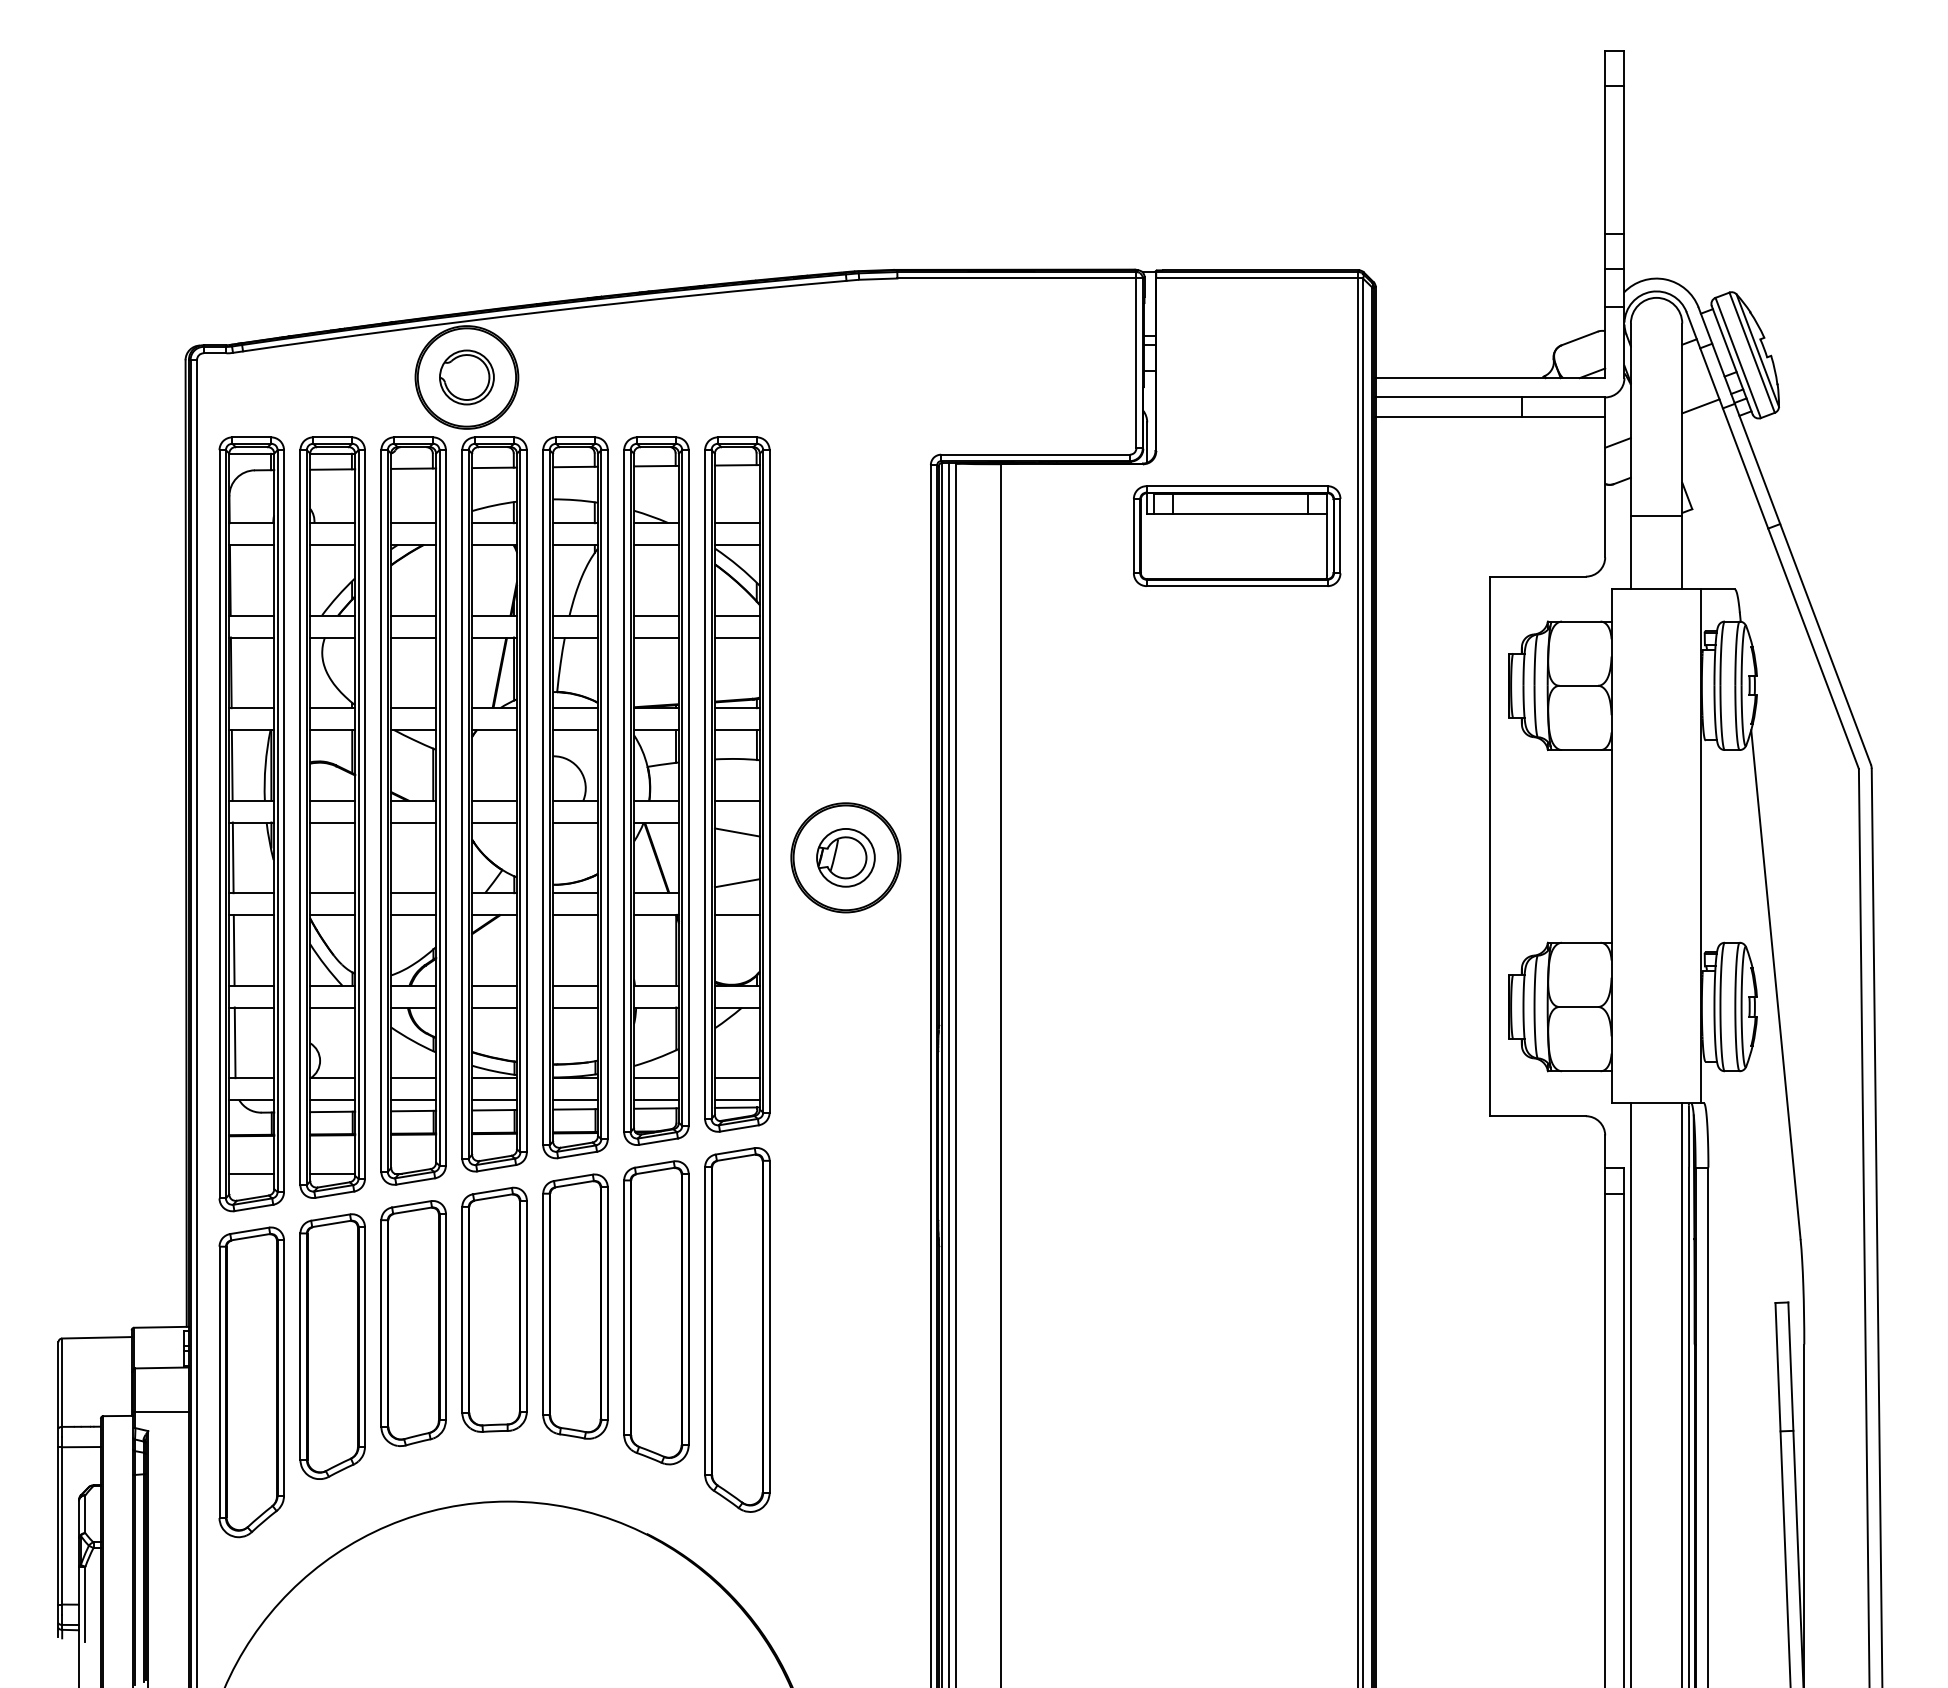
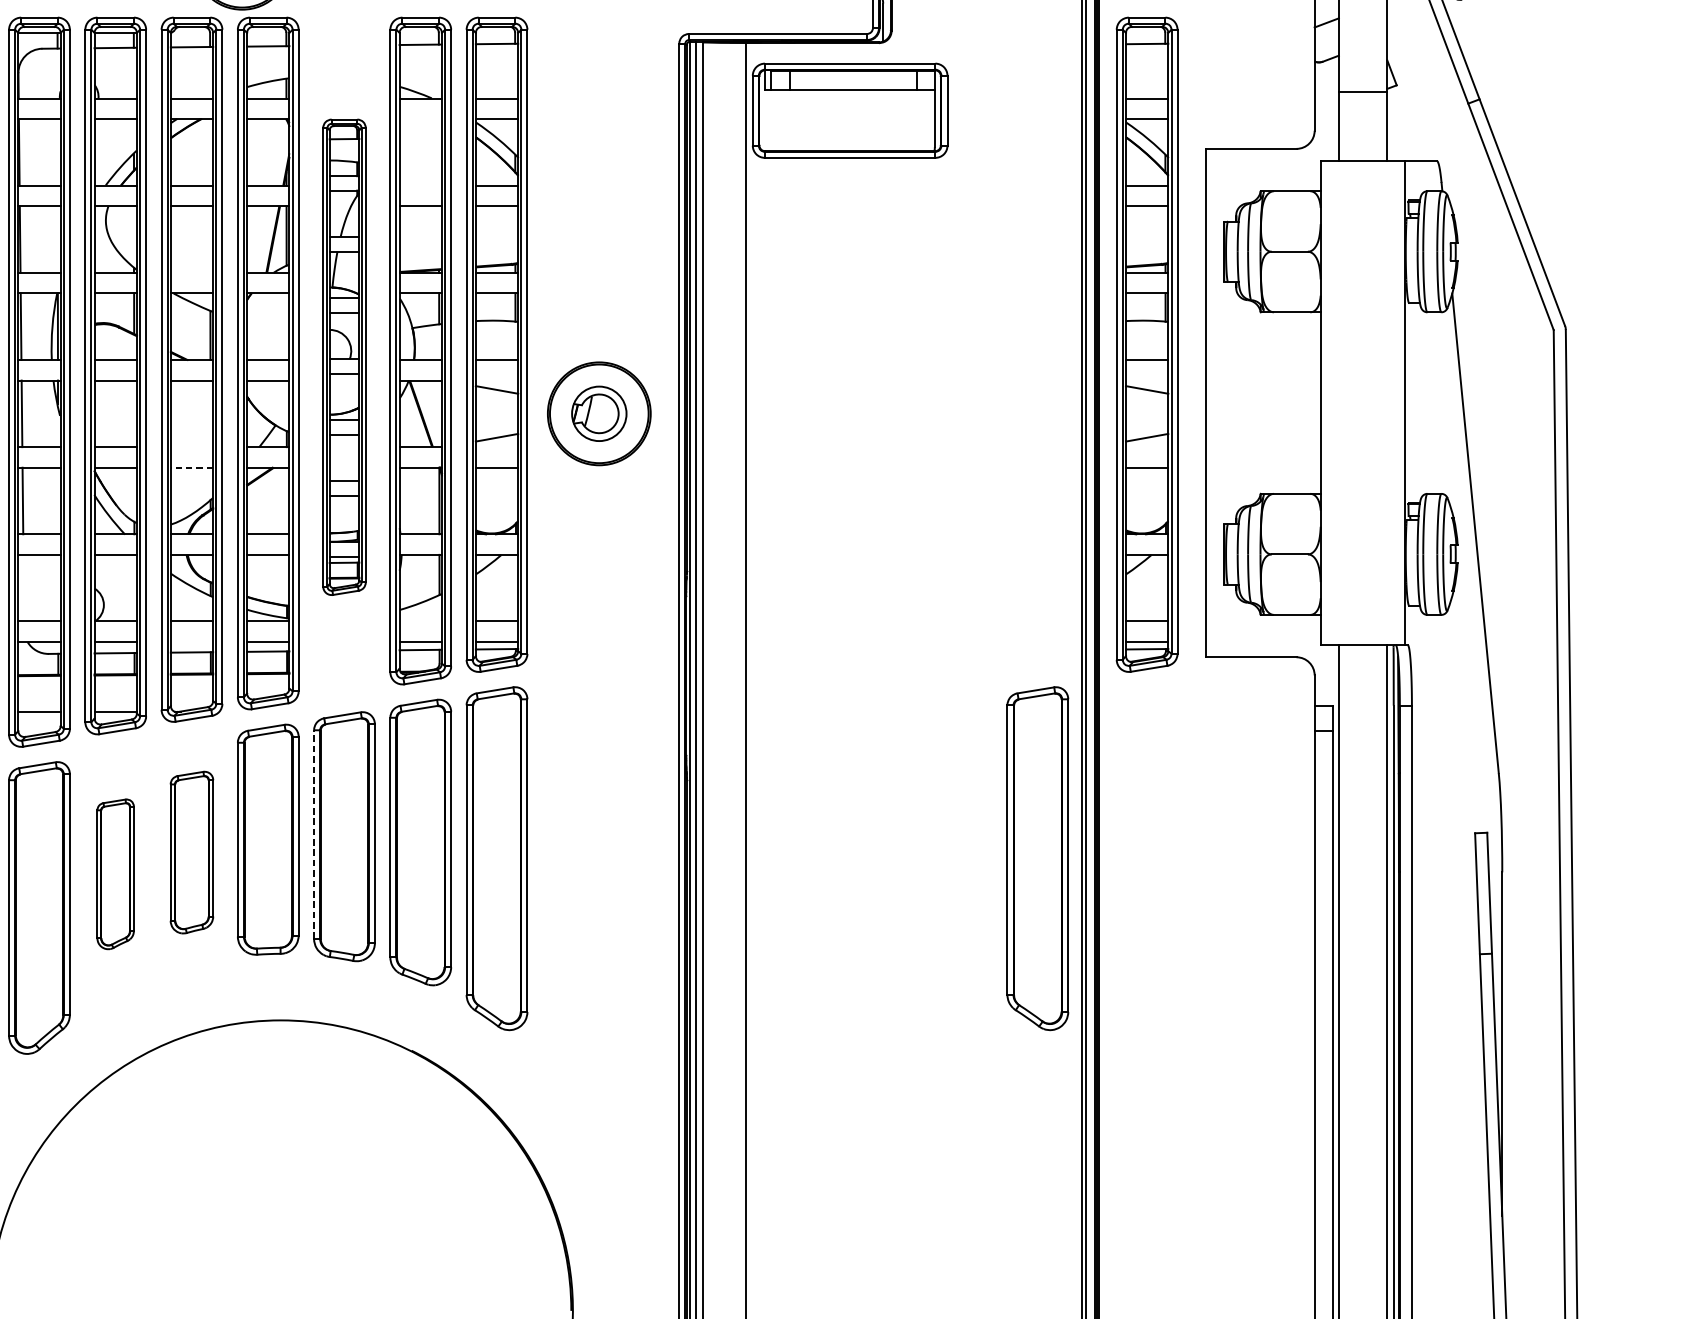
part: (1237, 535) -> (850, 110), moved
line: (655, 545) -> (419, 119), removed
line: (655, 615) -> (419, 185), removed
line: (413, 708) -> (191, 273), removed
part: (1427, 784) -> (1147, 344), added
part: (575, 797) -> (344, 356), size x0.7
line: (413, 893) -> (191, 447), removed
line: (413, 915) -> (191, 468), solid -> dashed
line: (234, 1042) -> (23, 587), removed
line: (655, 1078) -> (419, 621), removed
line: (413, 1100) -> (191, 642), removed
line: (543, 1304) -> (314, 834), solid -> dashed
part: (413, 1323) -> (191, 852), size x0.7
part: (1311, 1329) -> (1037, 858), added
part: (332, 1346) -> (115, 874), size x0.6

